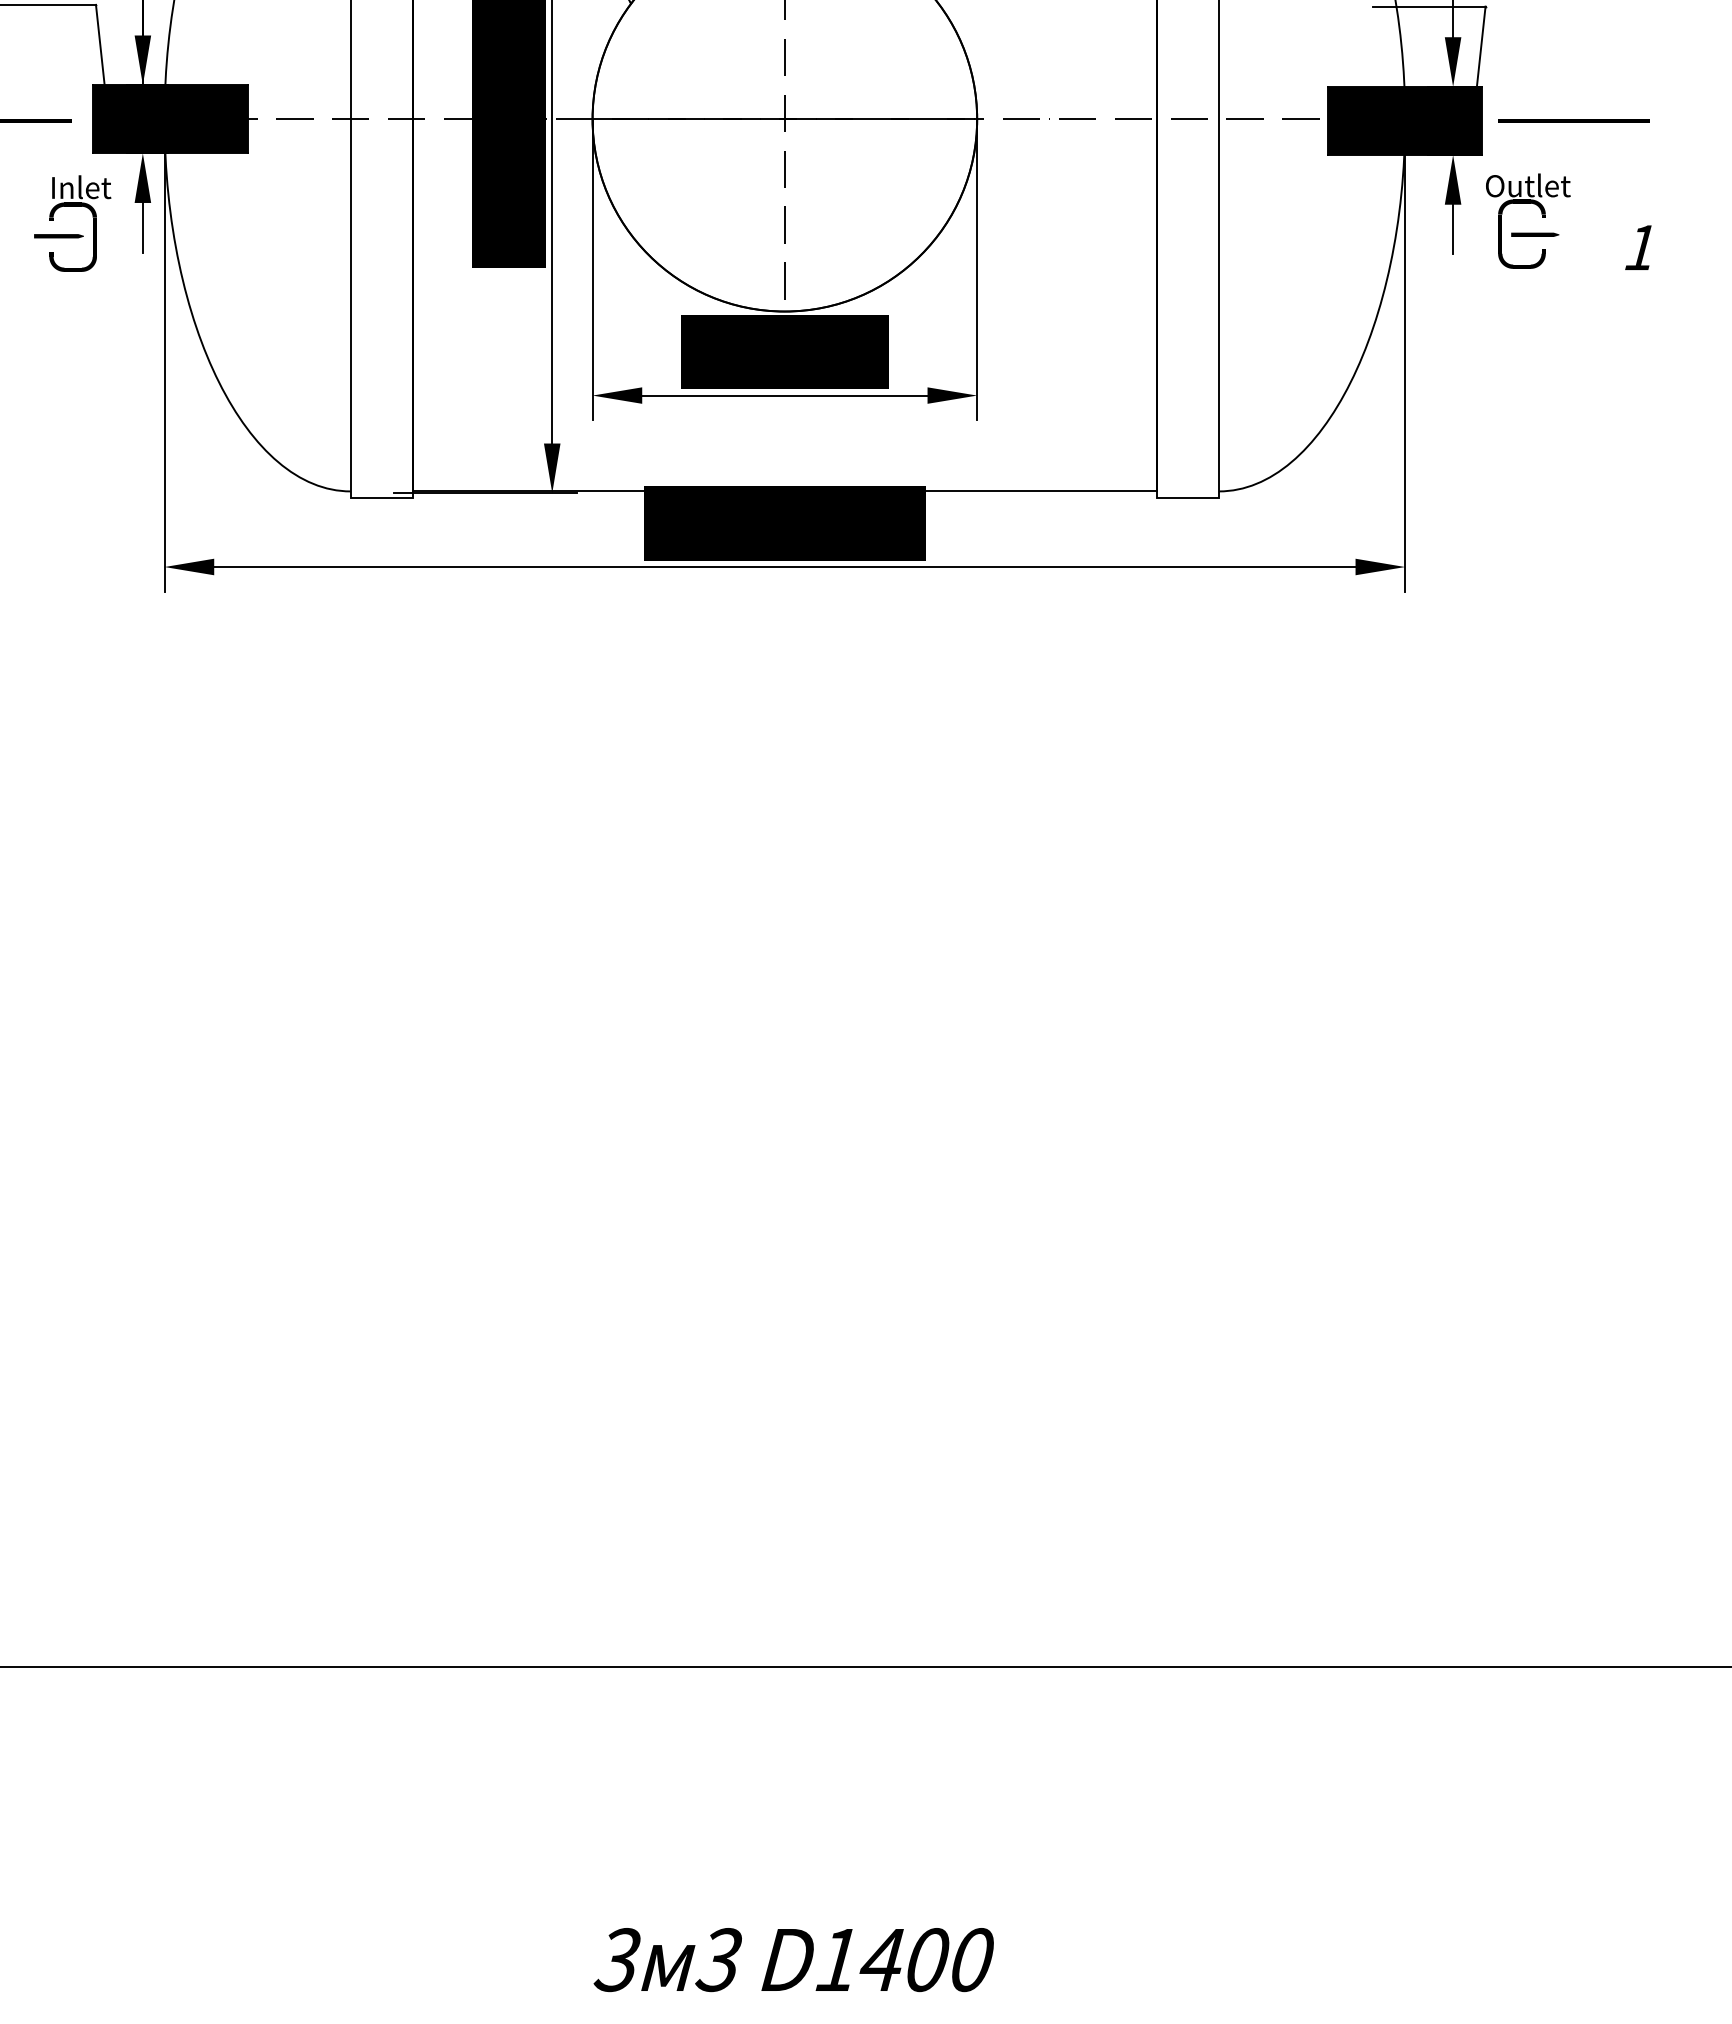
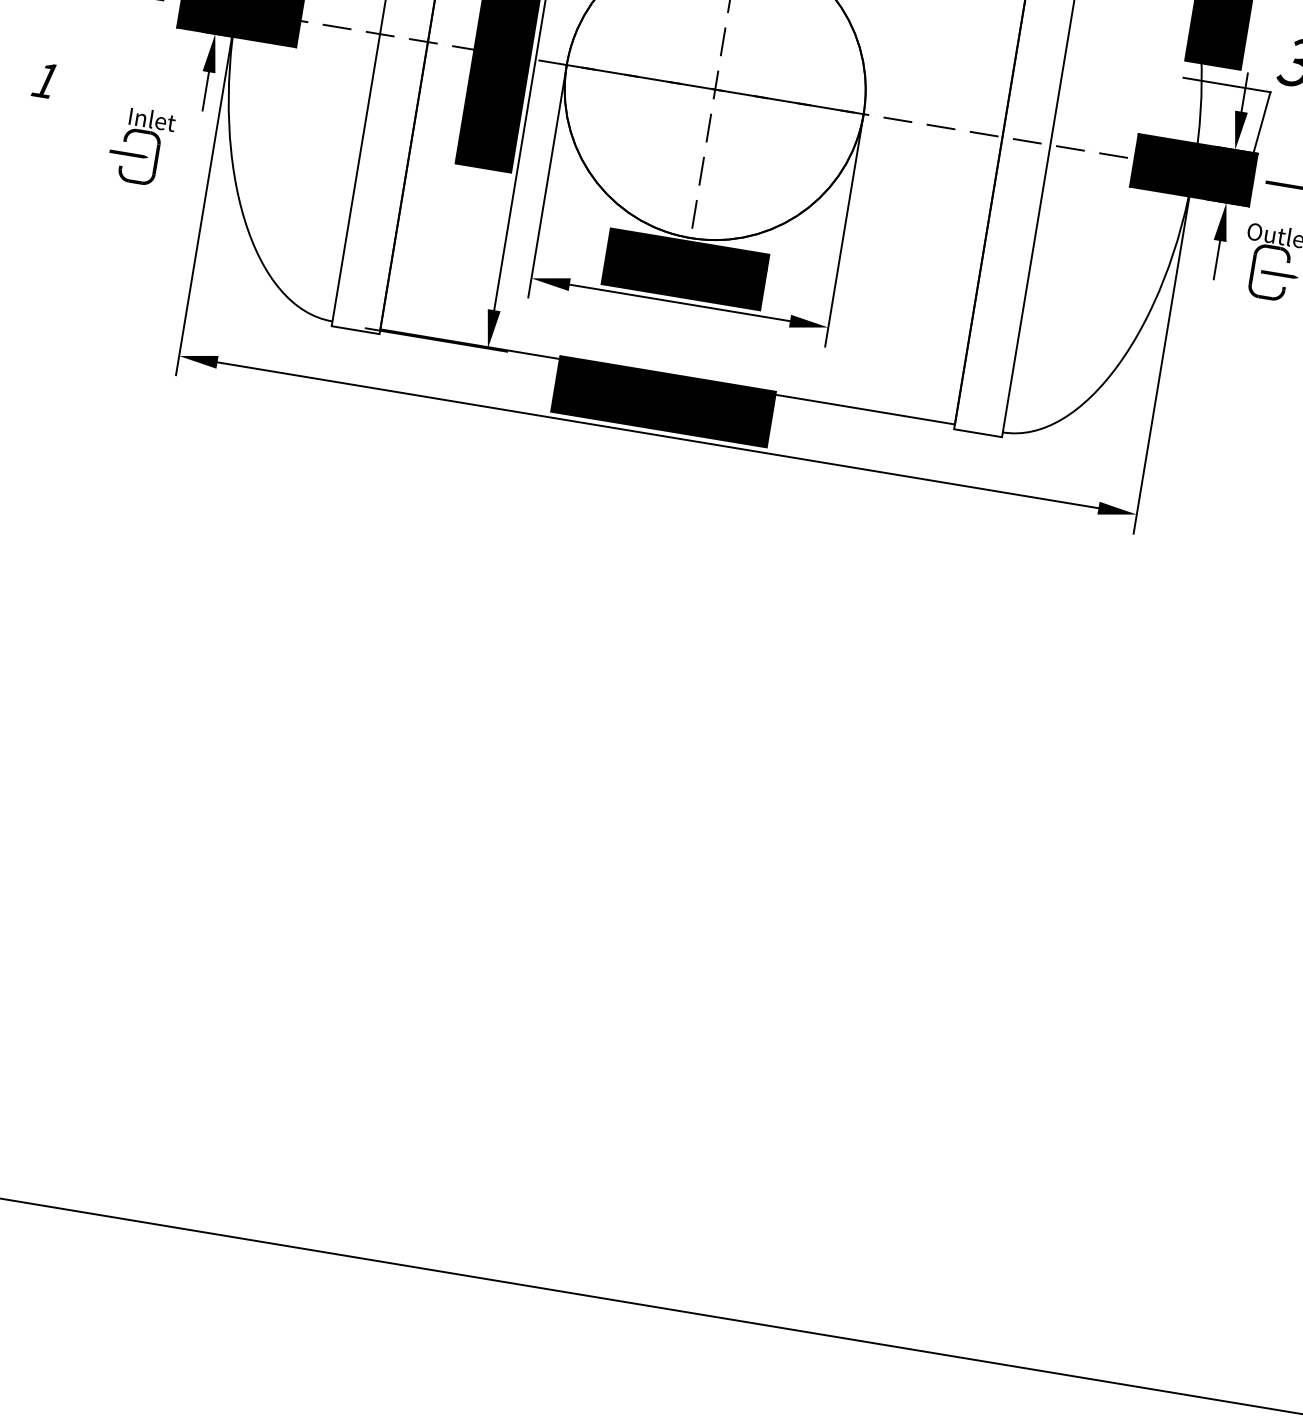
text: (72, 223) -> (140, 146), moved

